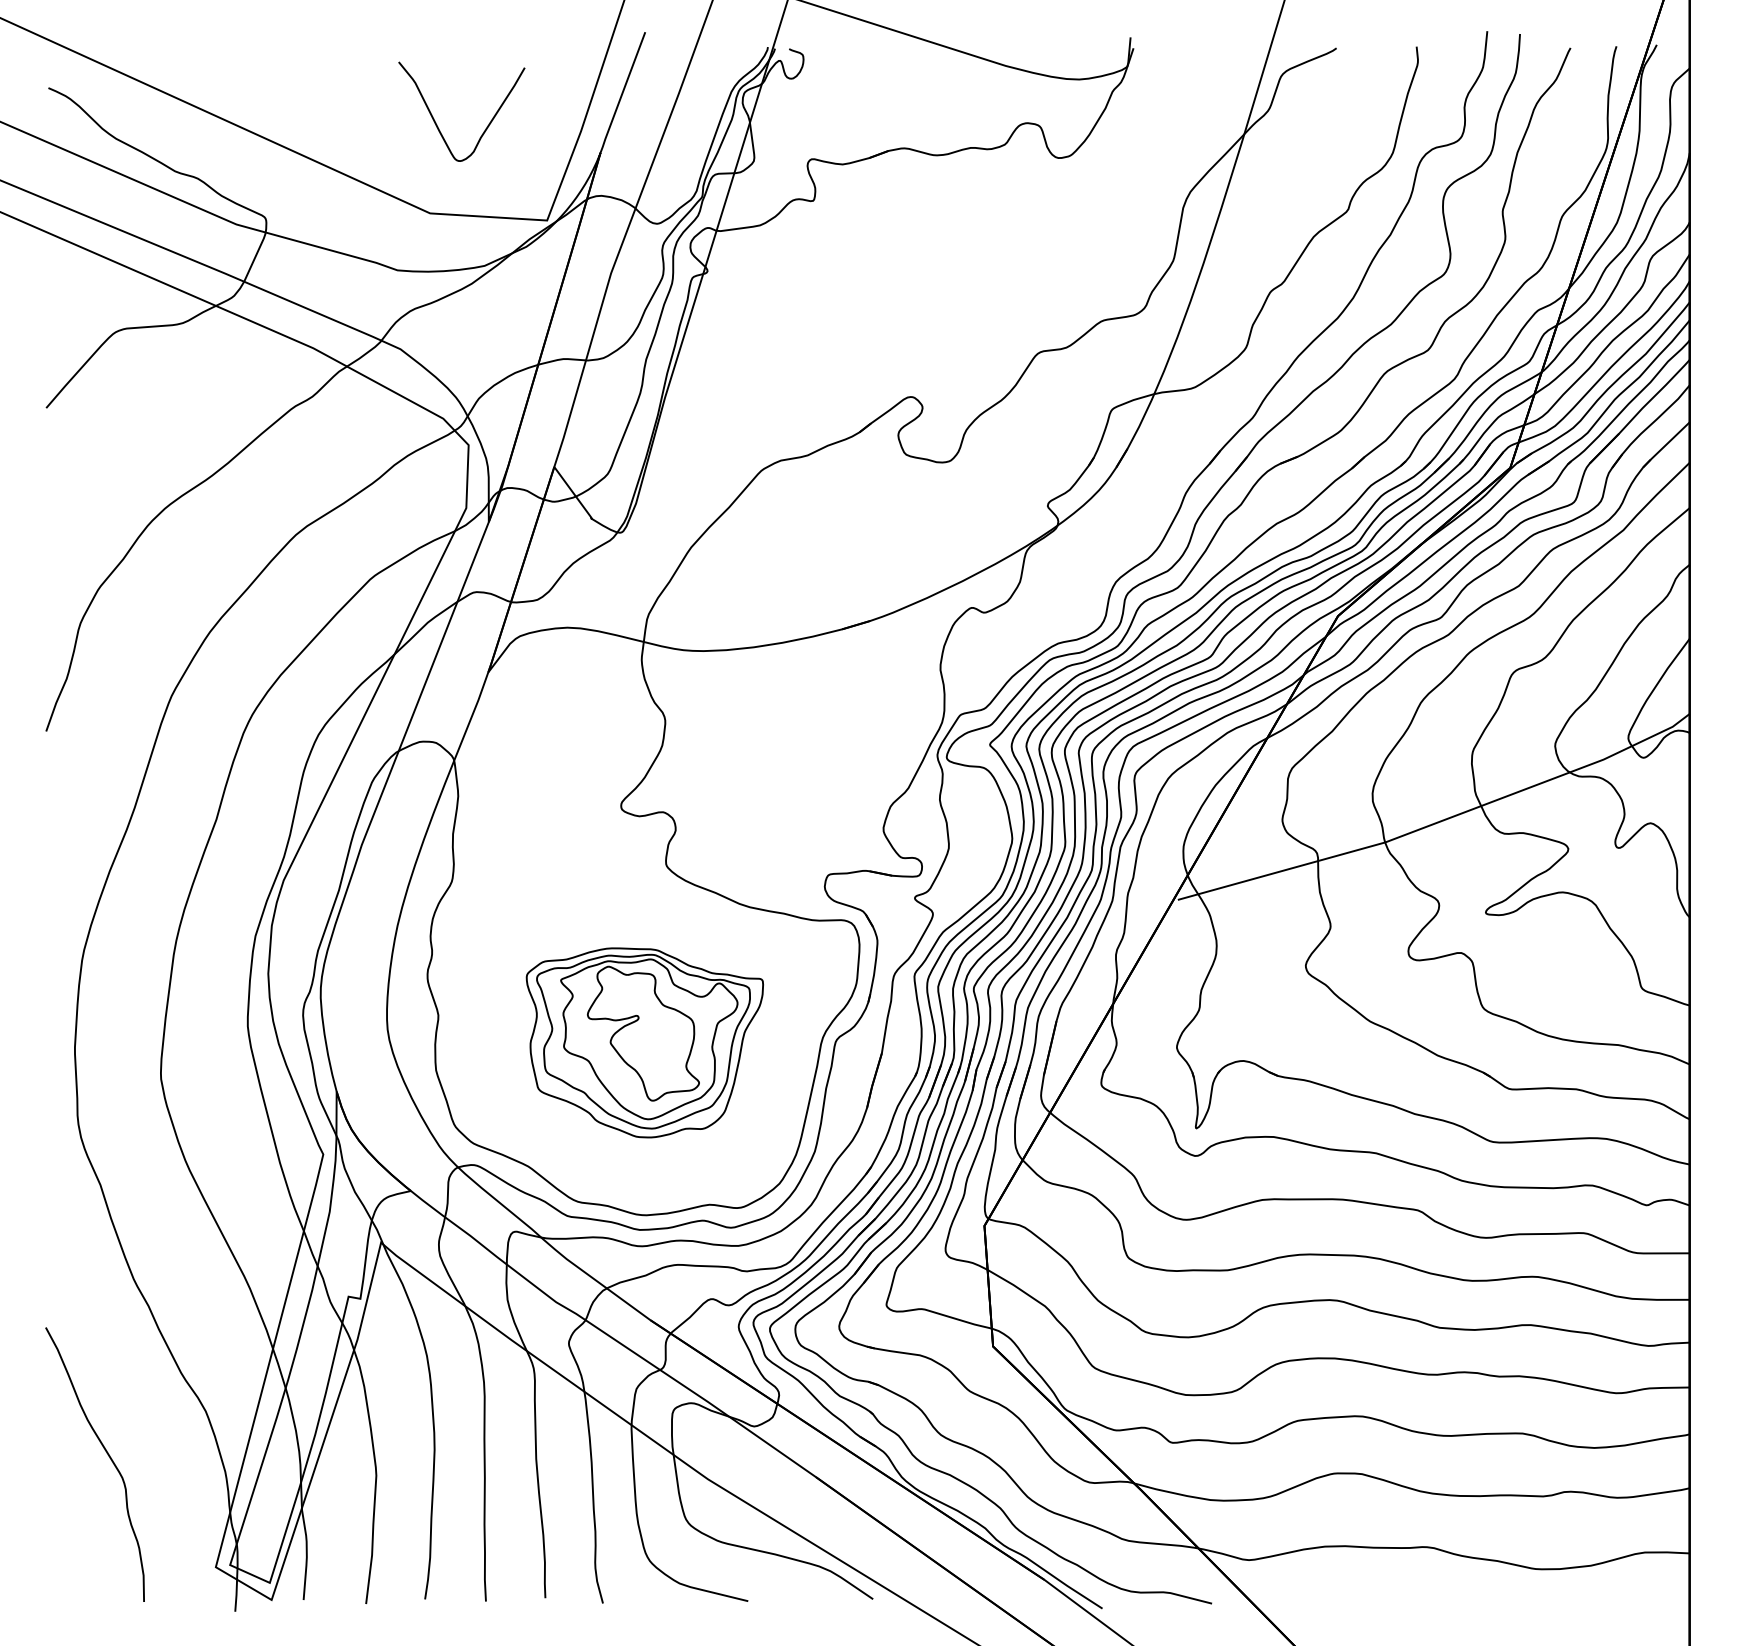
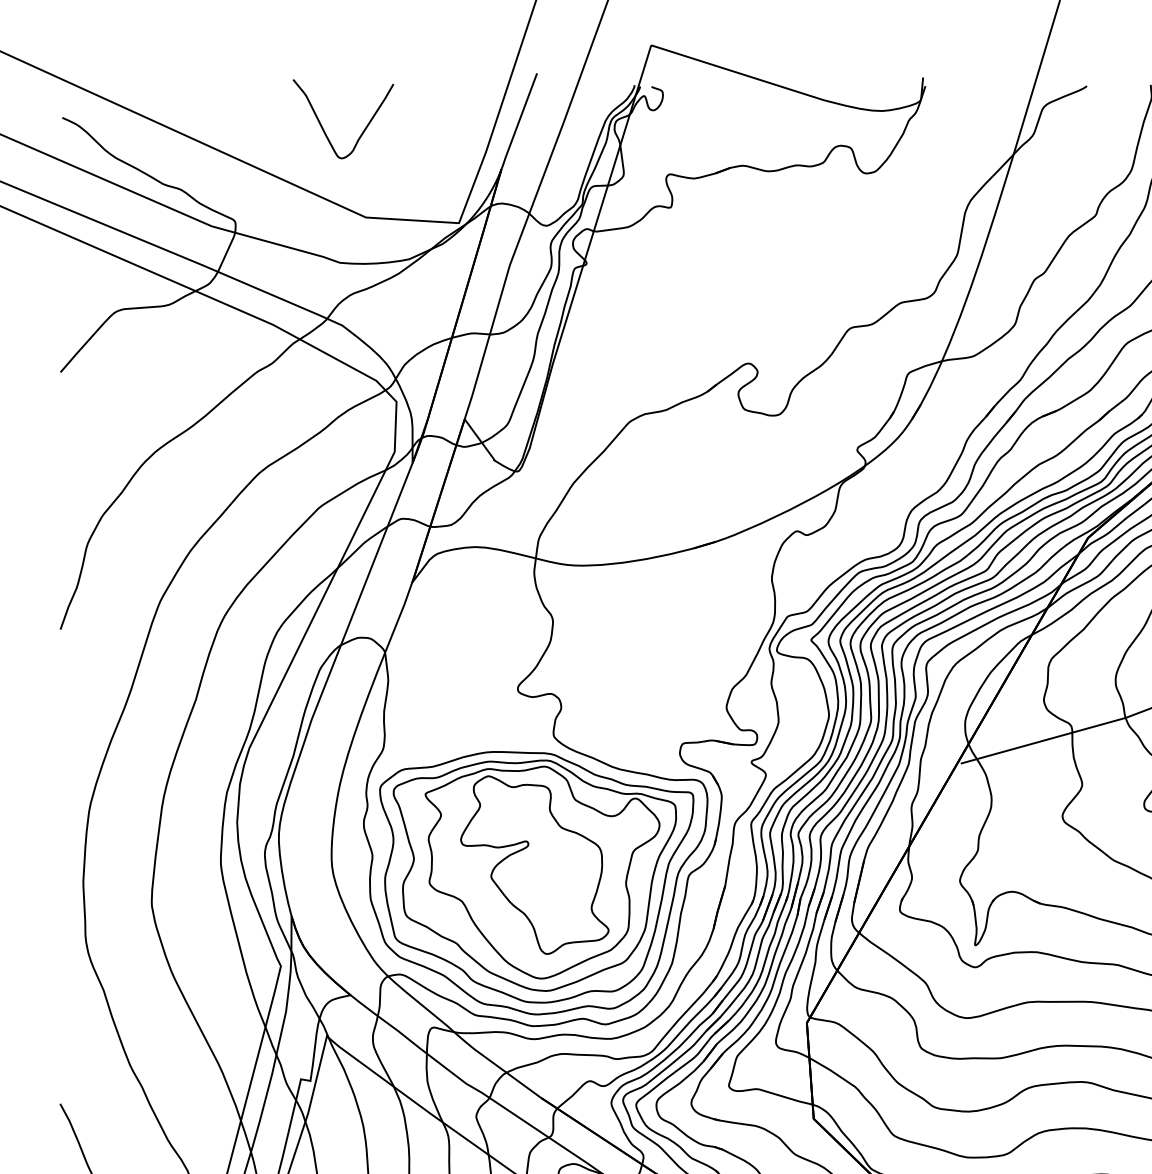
curve: (437, 124) -> (324, 129), moved
part: (644, 1042) -> (536, 877), size x1.67

